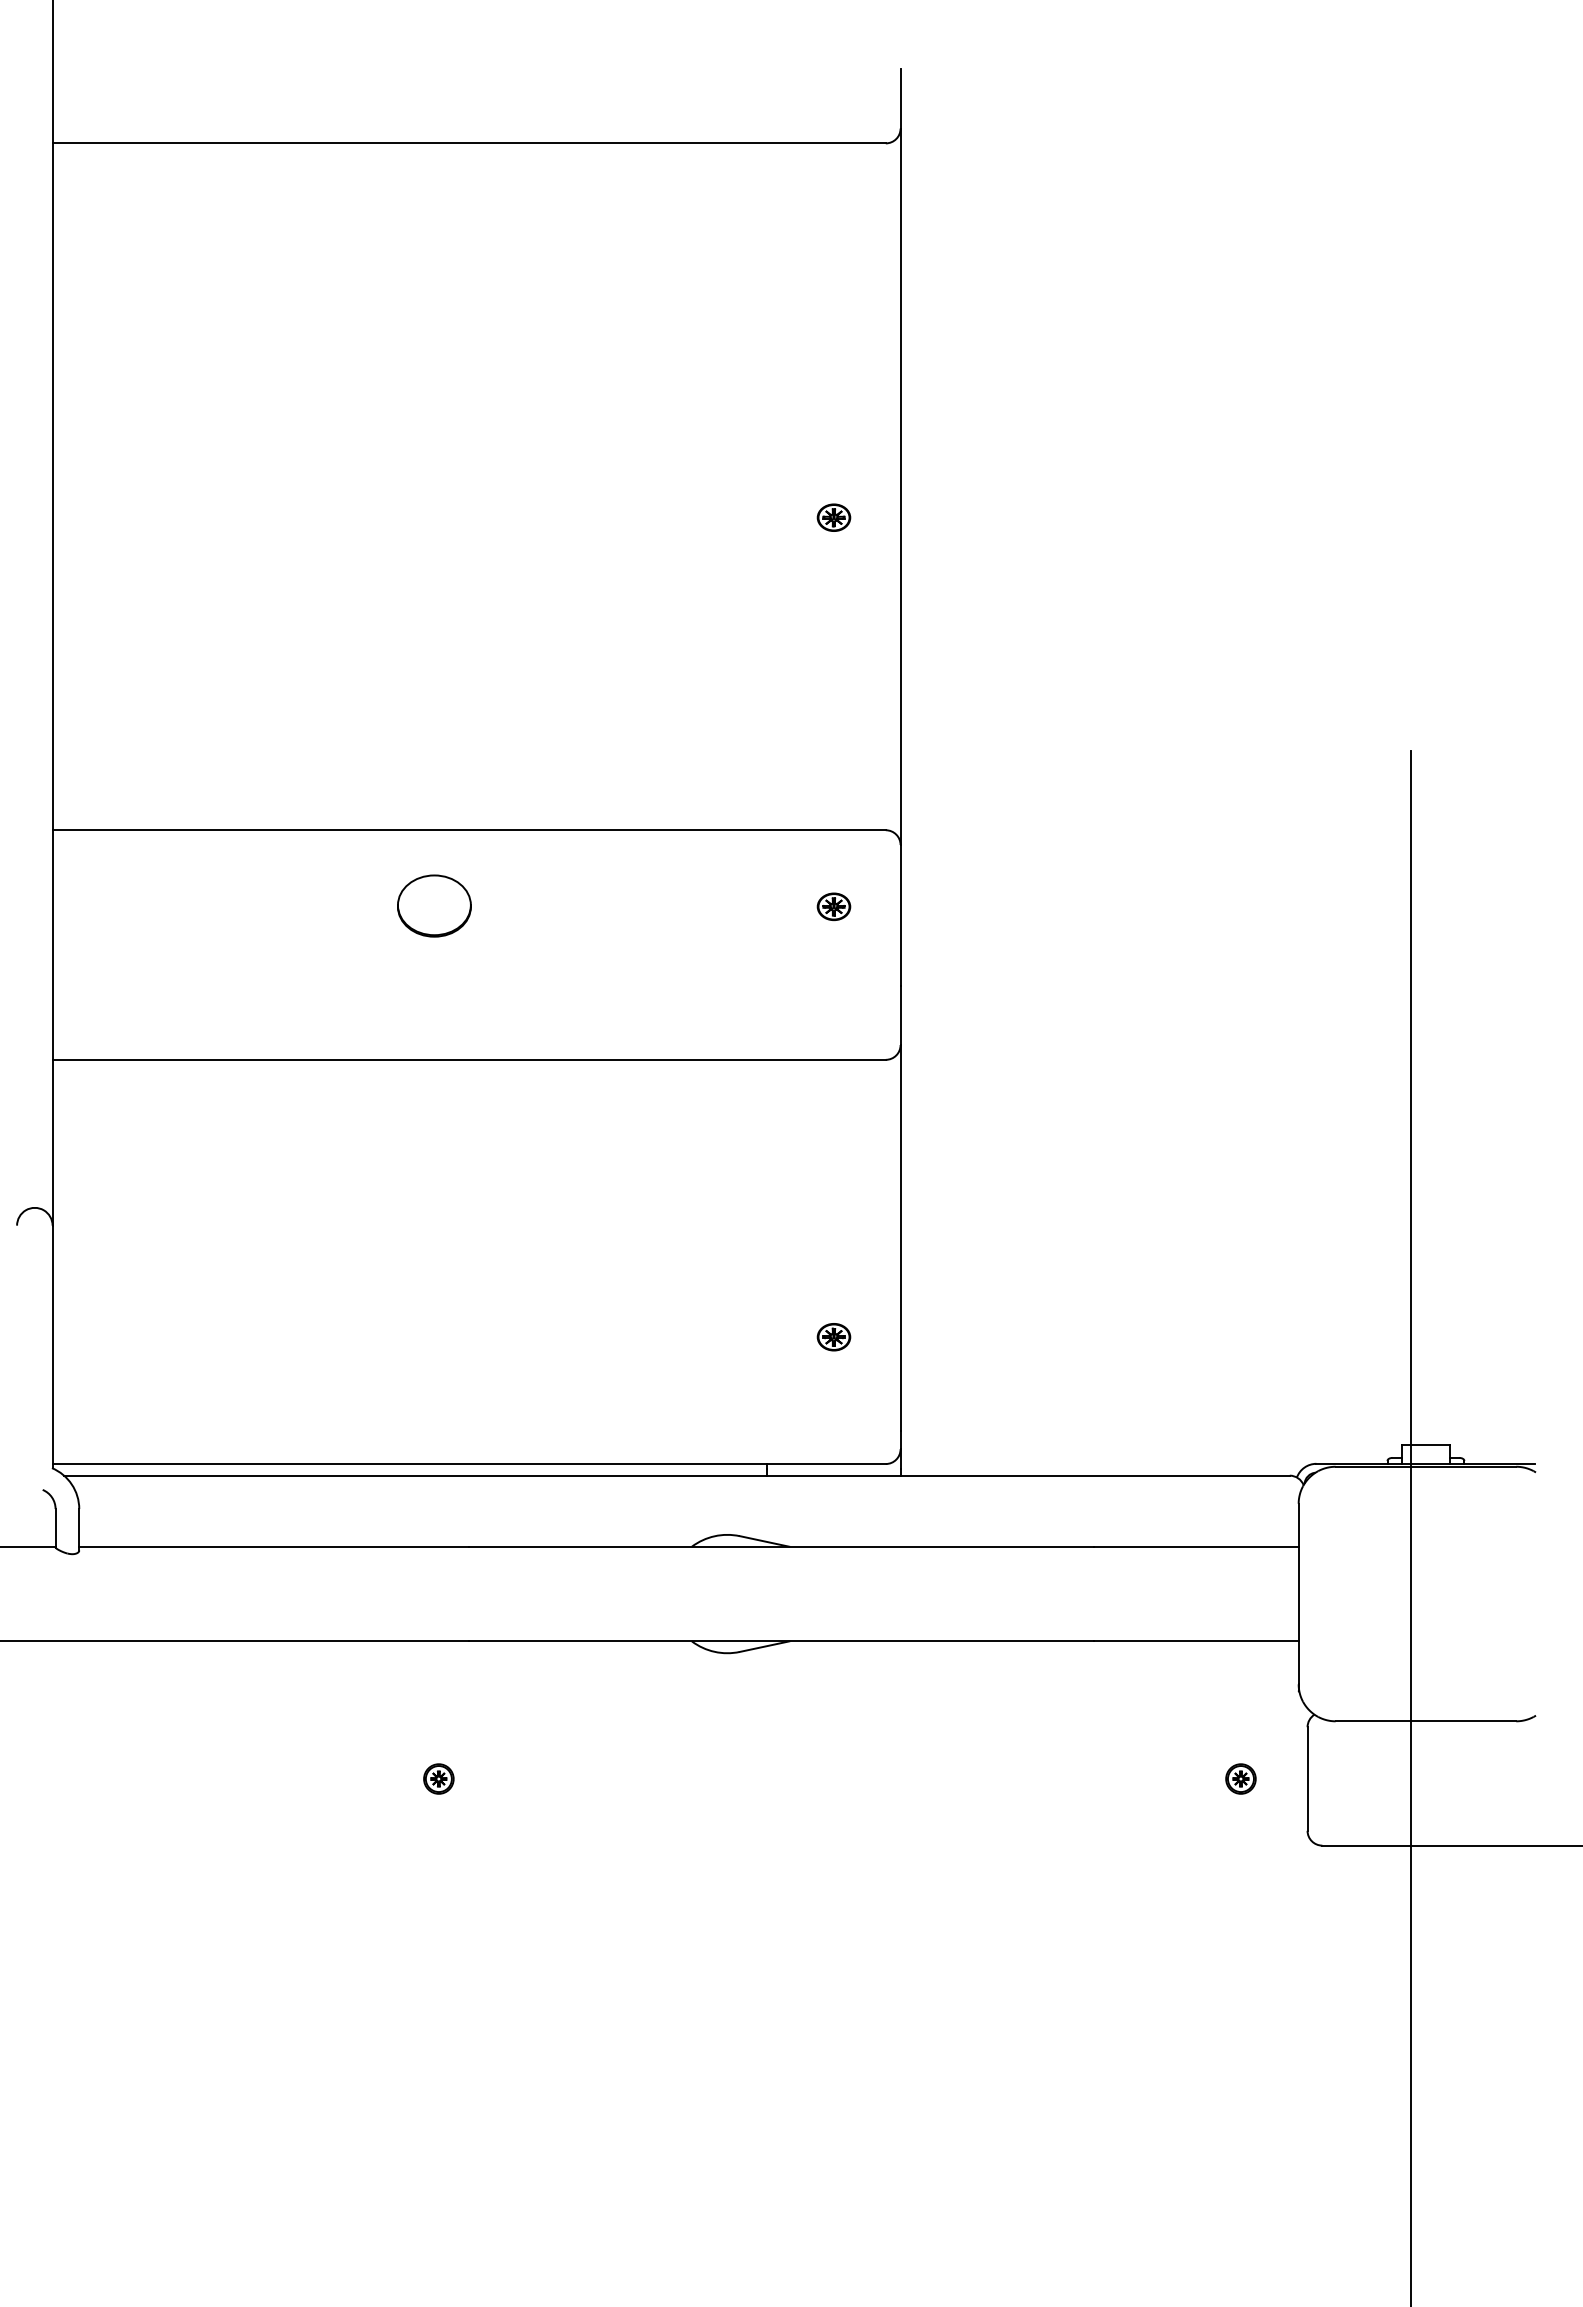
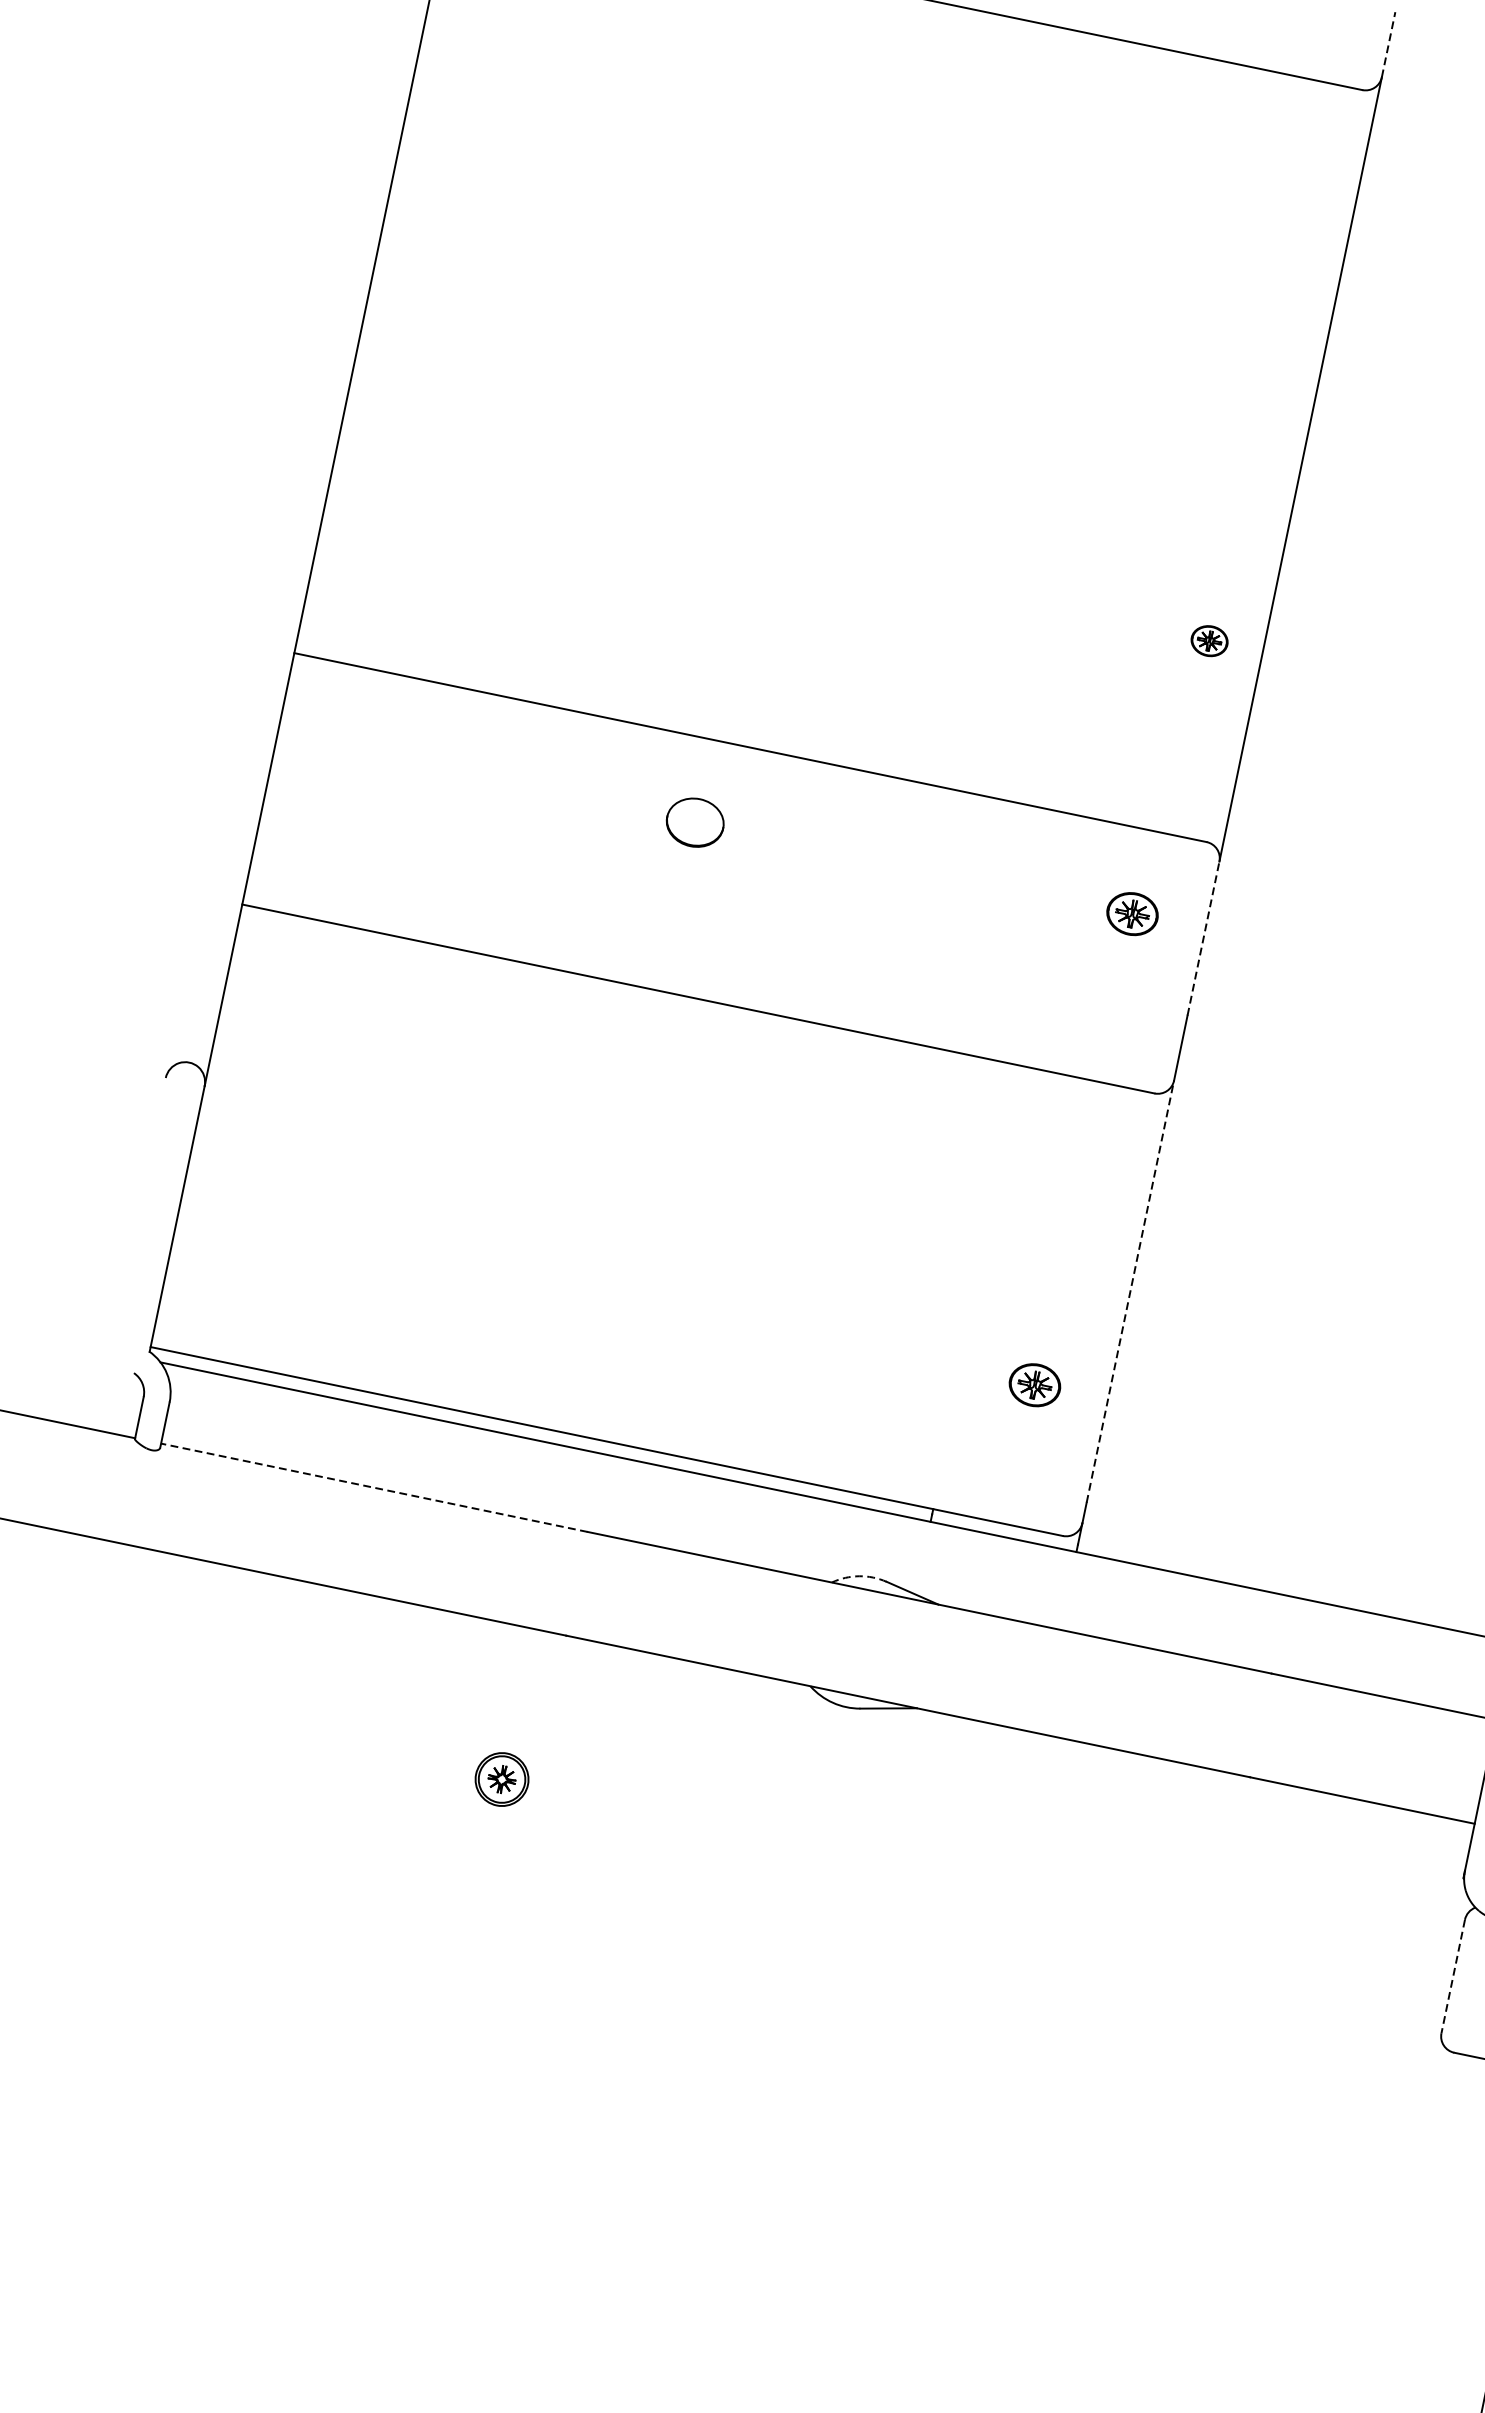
line: (900, 98) -> (1388, 44), solid -> dashed
part: (833, 517) -> (1209, 640), moved
part: (434, 905) -> (695, 822), size x0.7
part: (833, 906) -> (1132, 913), size x1.4
line: (900, 914) -> (1203, 937), solid -> dashed
line: (900, 1237) -> (1130, 1291), solid -> dashed
part: (833, 1337) -> (1034, 1385), size x1.4
arc: (714, 1536) -> (858, 1576), solid -> dashed
line: (274, 1546) -> (374, 1487), solid -> dashed
part: (438, 1778) -> (501, 1778), size x1.6
part: (1240, 1778) -> (1379, 1960), removed
line: (1307, 1779) -> (1453, 1976), solid -> dashed

